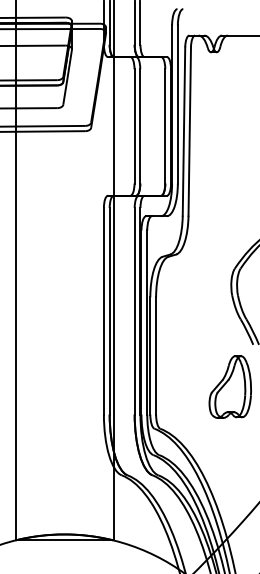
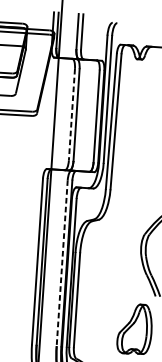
line: (134, 126) -> (71, 114), solid -> dashed
line: (134, 311) -> (62, 263), solid -> dashed

